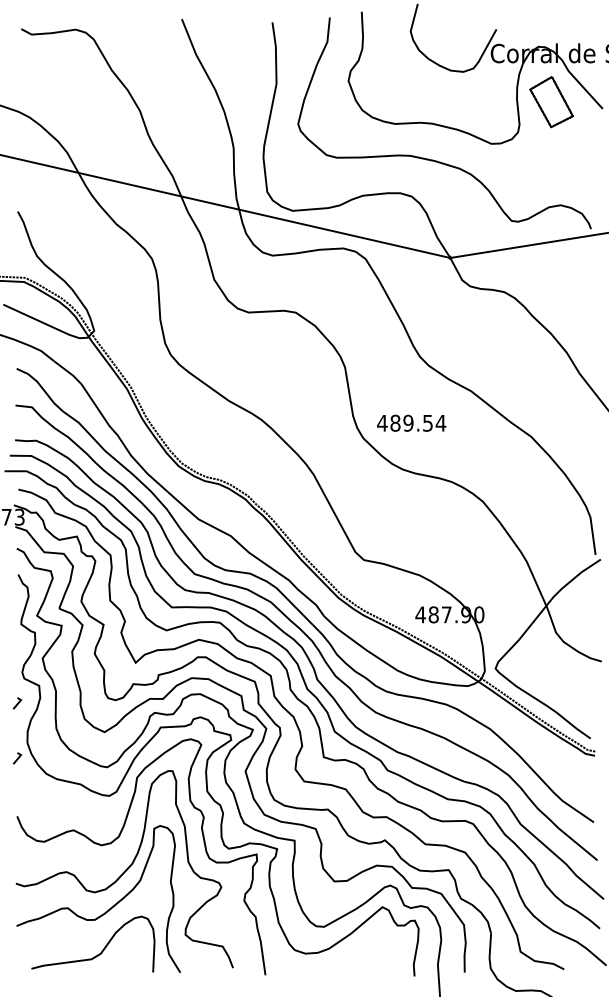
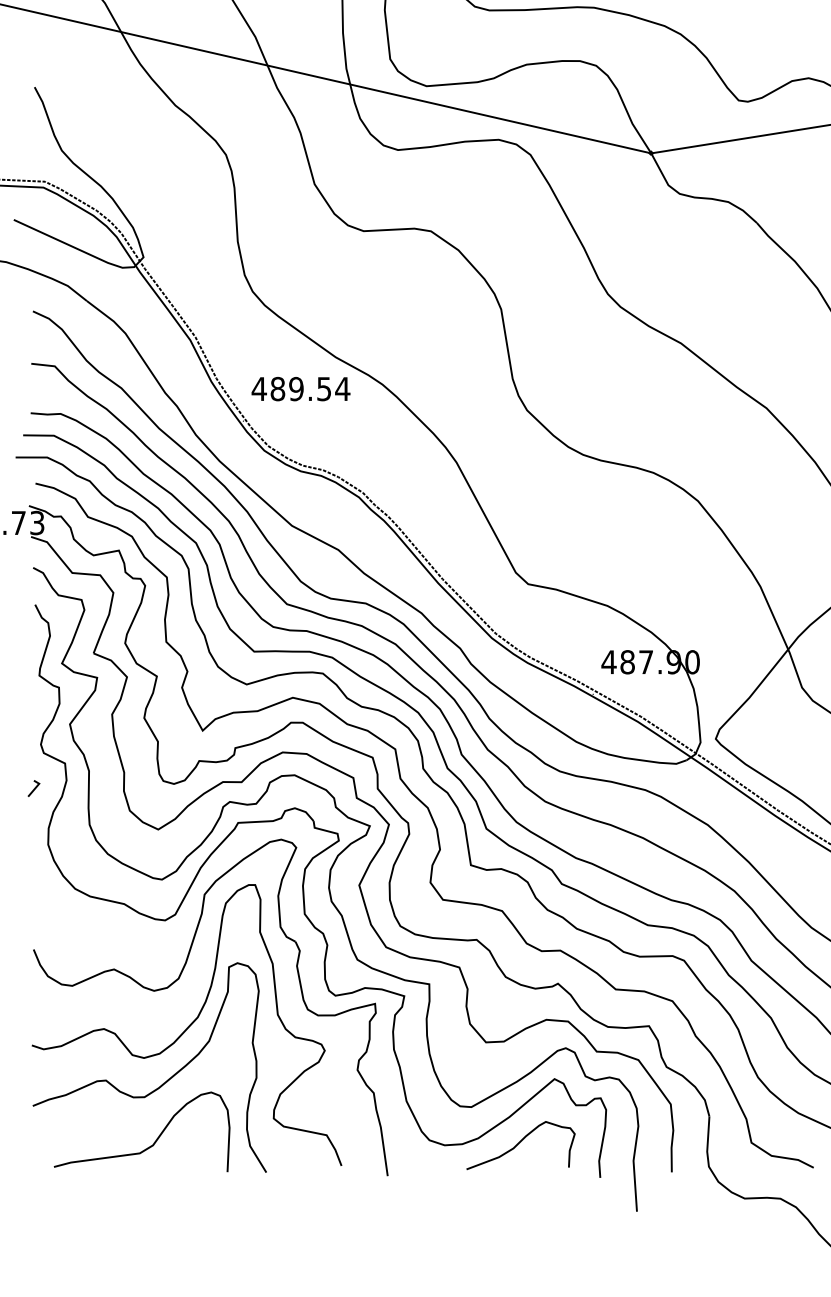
text: (411, 422) -> (300, 387), moved
line: (17, 758) -> (34, 867), removed
curve: (358, 952) -> (520, 1143), added

